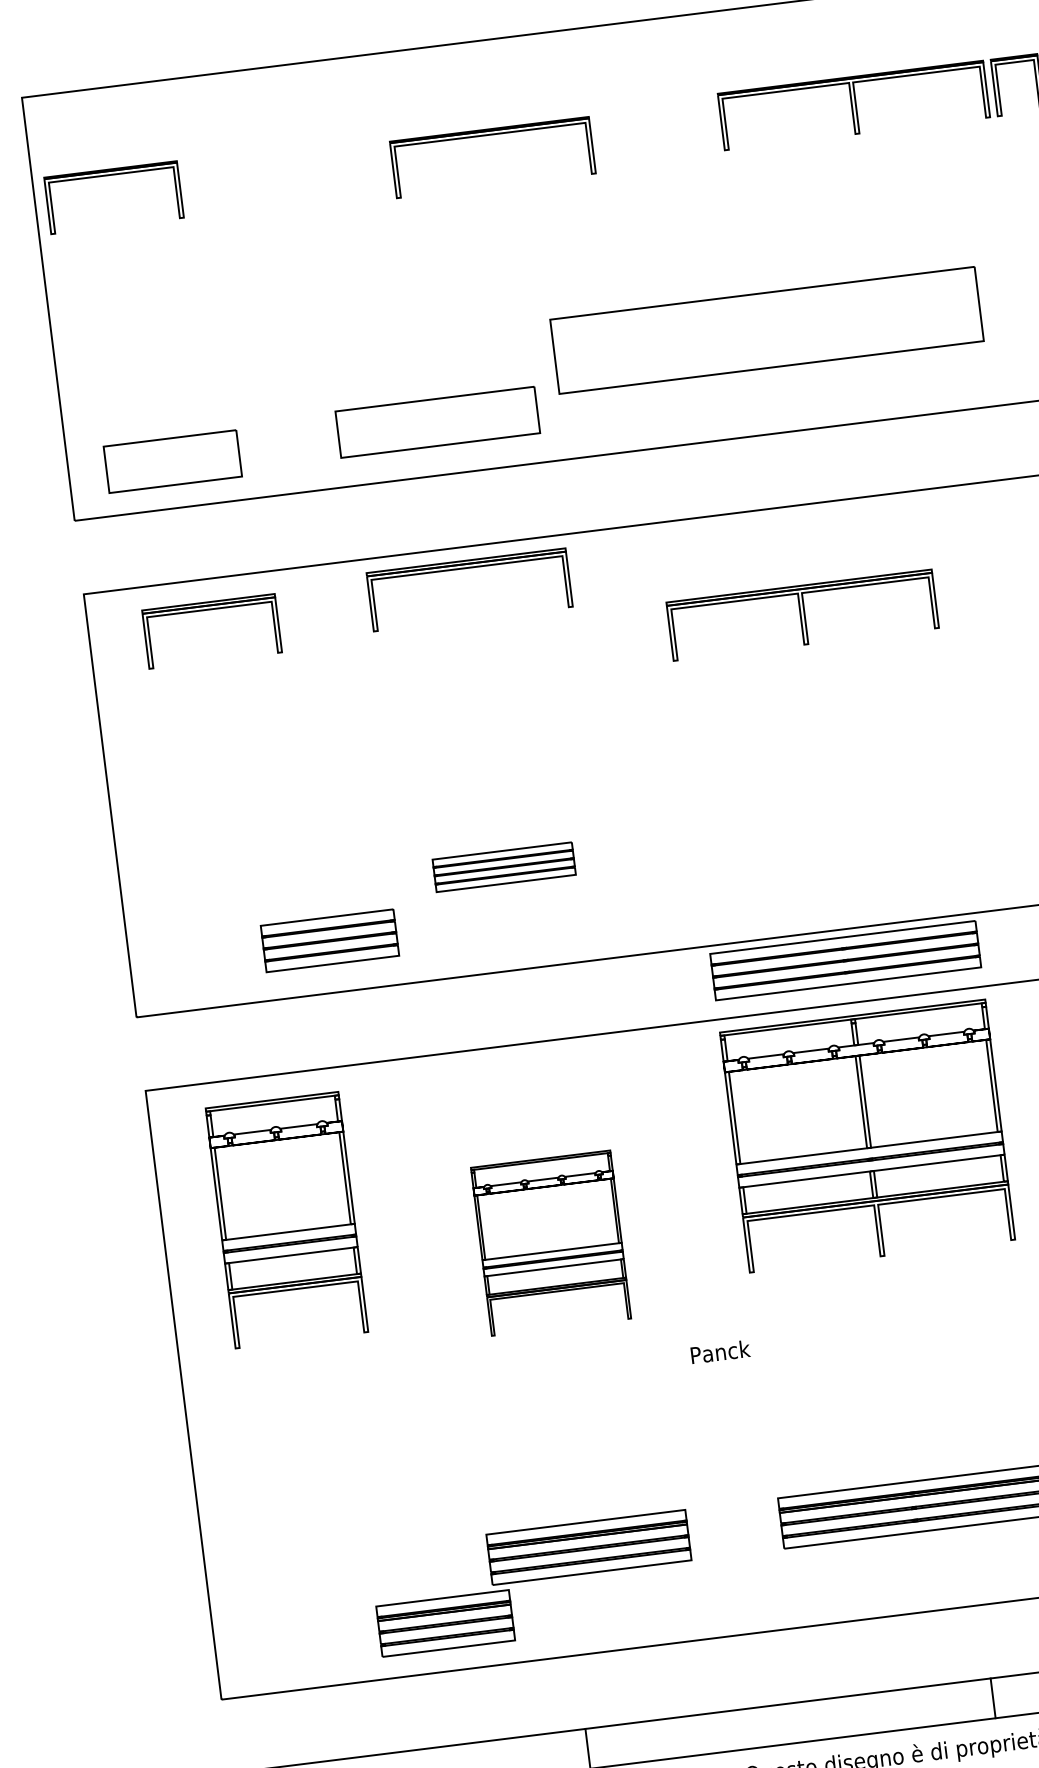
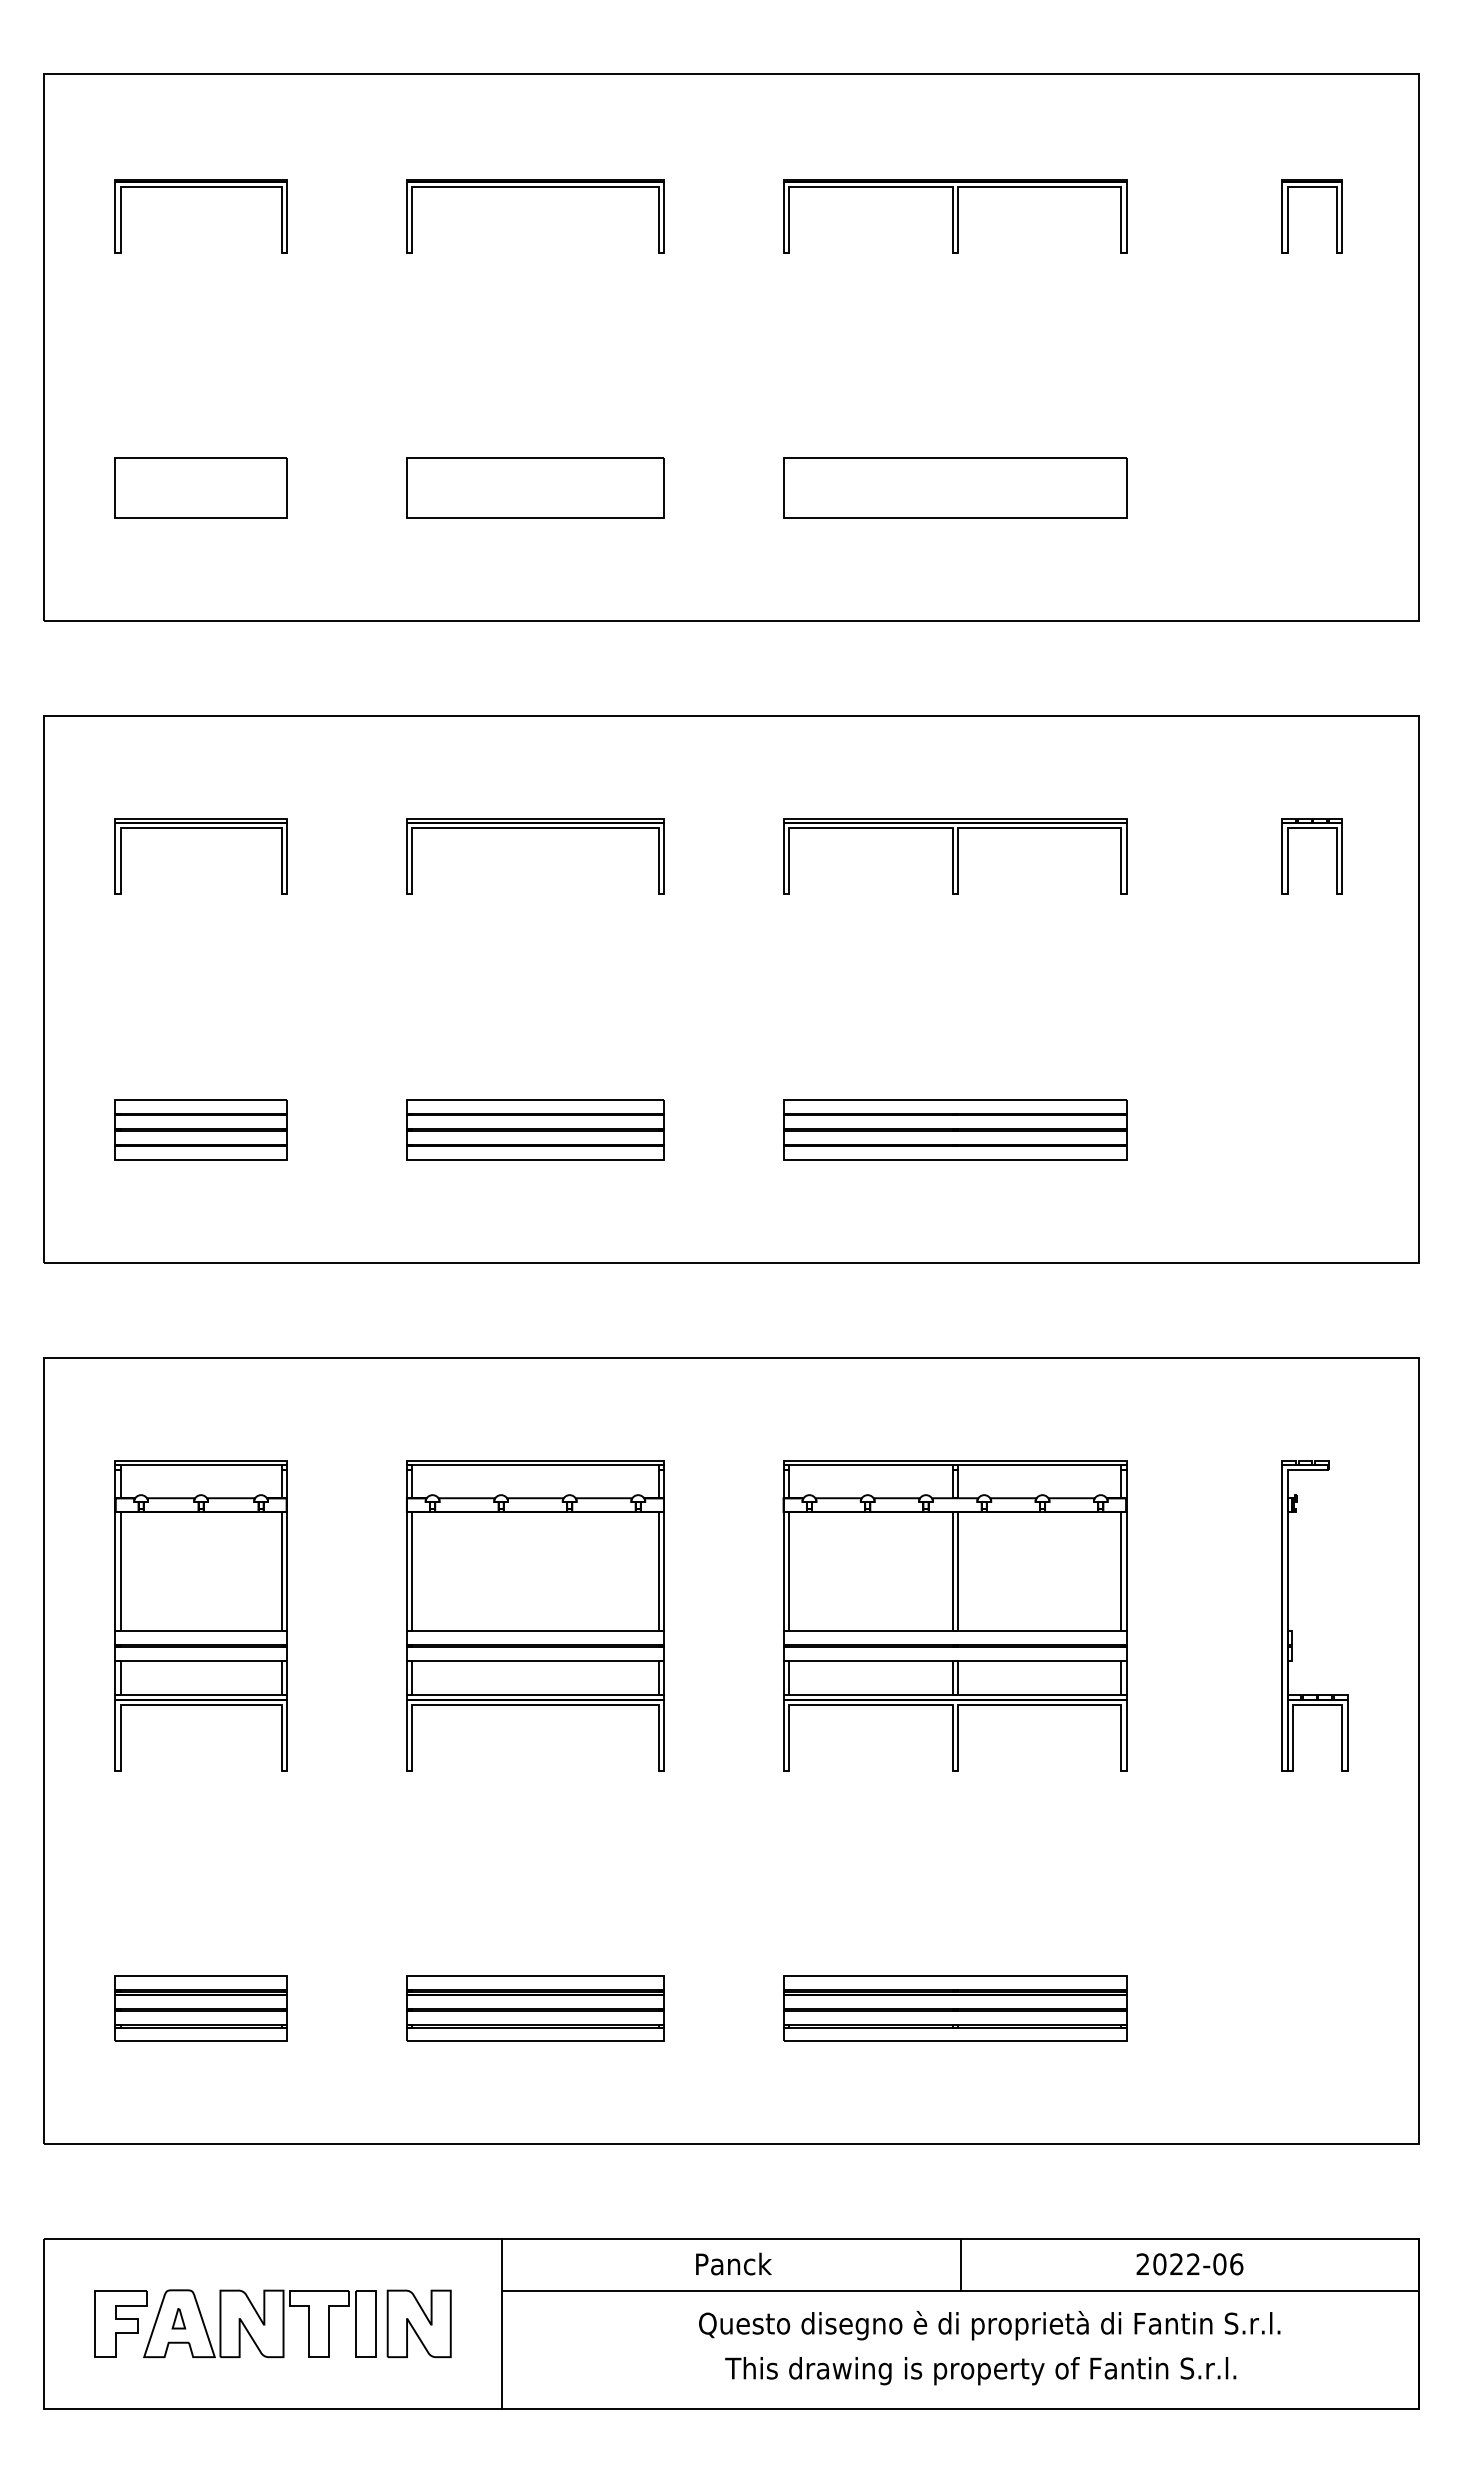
part: (854, 105) -> (955, 216), moved
part: (490, 135) -> (535, 187), moved
part: (110, 175) -> (200, 187), moved
part: (767, 329) -> (955, 487), size x0.62
part: (437, 421) -> (535, 487), moved
part: (172, 461) -> (200, 487), moved
part: (467, 568) -> (535, 828), moved
part: (208, 609) -> (200, 828), moved
part: (504, 866) -> (535, 1129), size x1.43
part: (329, 940) -> (200, 1129), moved
part: (845, 960) -> (955, 1129), moved
part: (867, 1136) -> (954, 1615), moved
part: (286, 1220) -> (200, 1615), moved
part: (551, 1242) -> (535, 1615), size x1.43
text: (720, 1351) -> (733, 2263), moved
part: (445, 1623) -> (200, 2008), moved
line: (992, 1698) -> (960, 2264), moved

